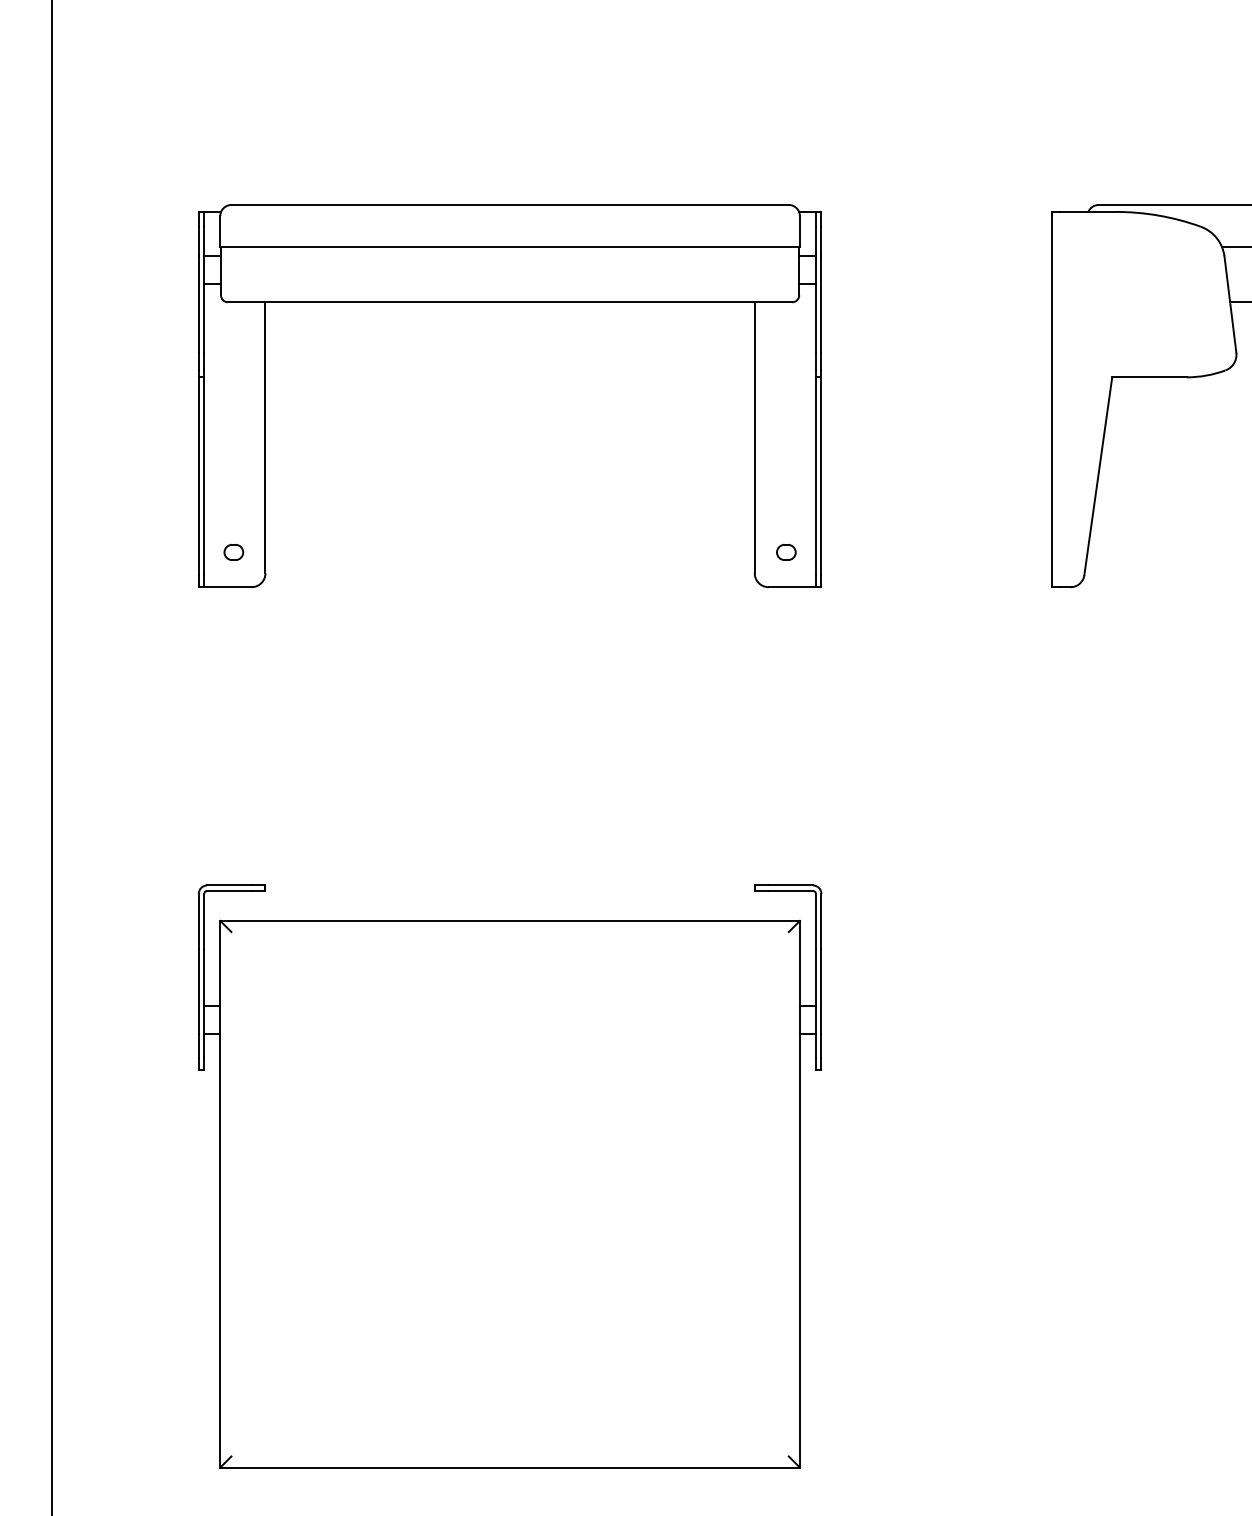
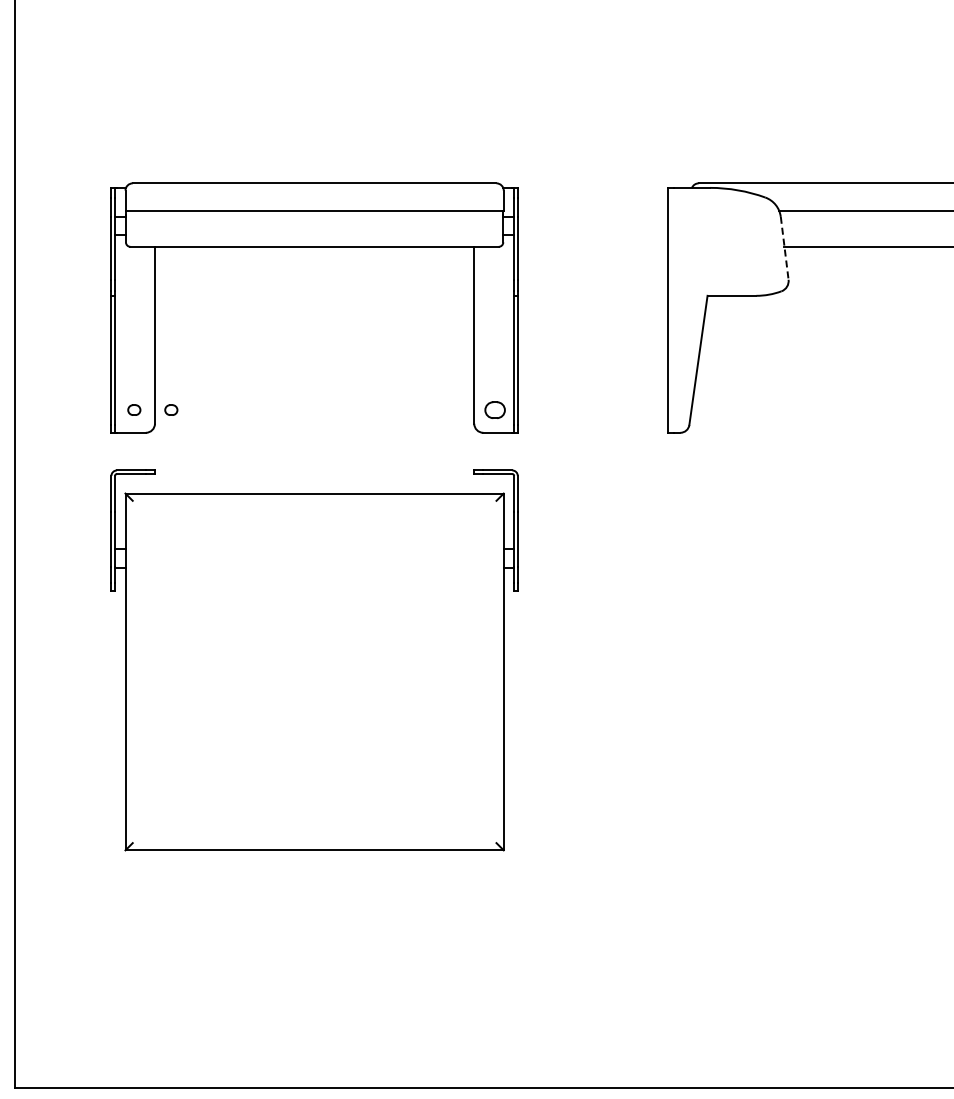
line: (1230, 304) -> (784, 248), solid -> dashed
part: (290, 551) -> (171, 409), added
part: (785, 551) -> (494, 409), size x1.6
part: (509, 1176) -> (314, 660), moved

